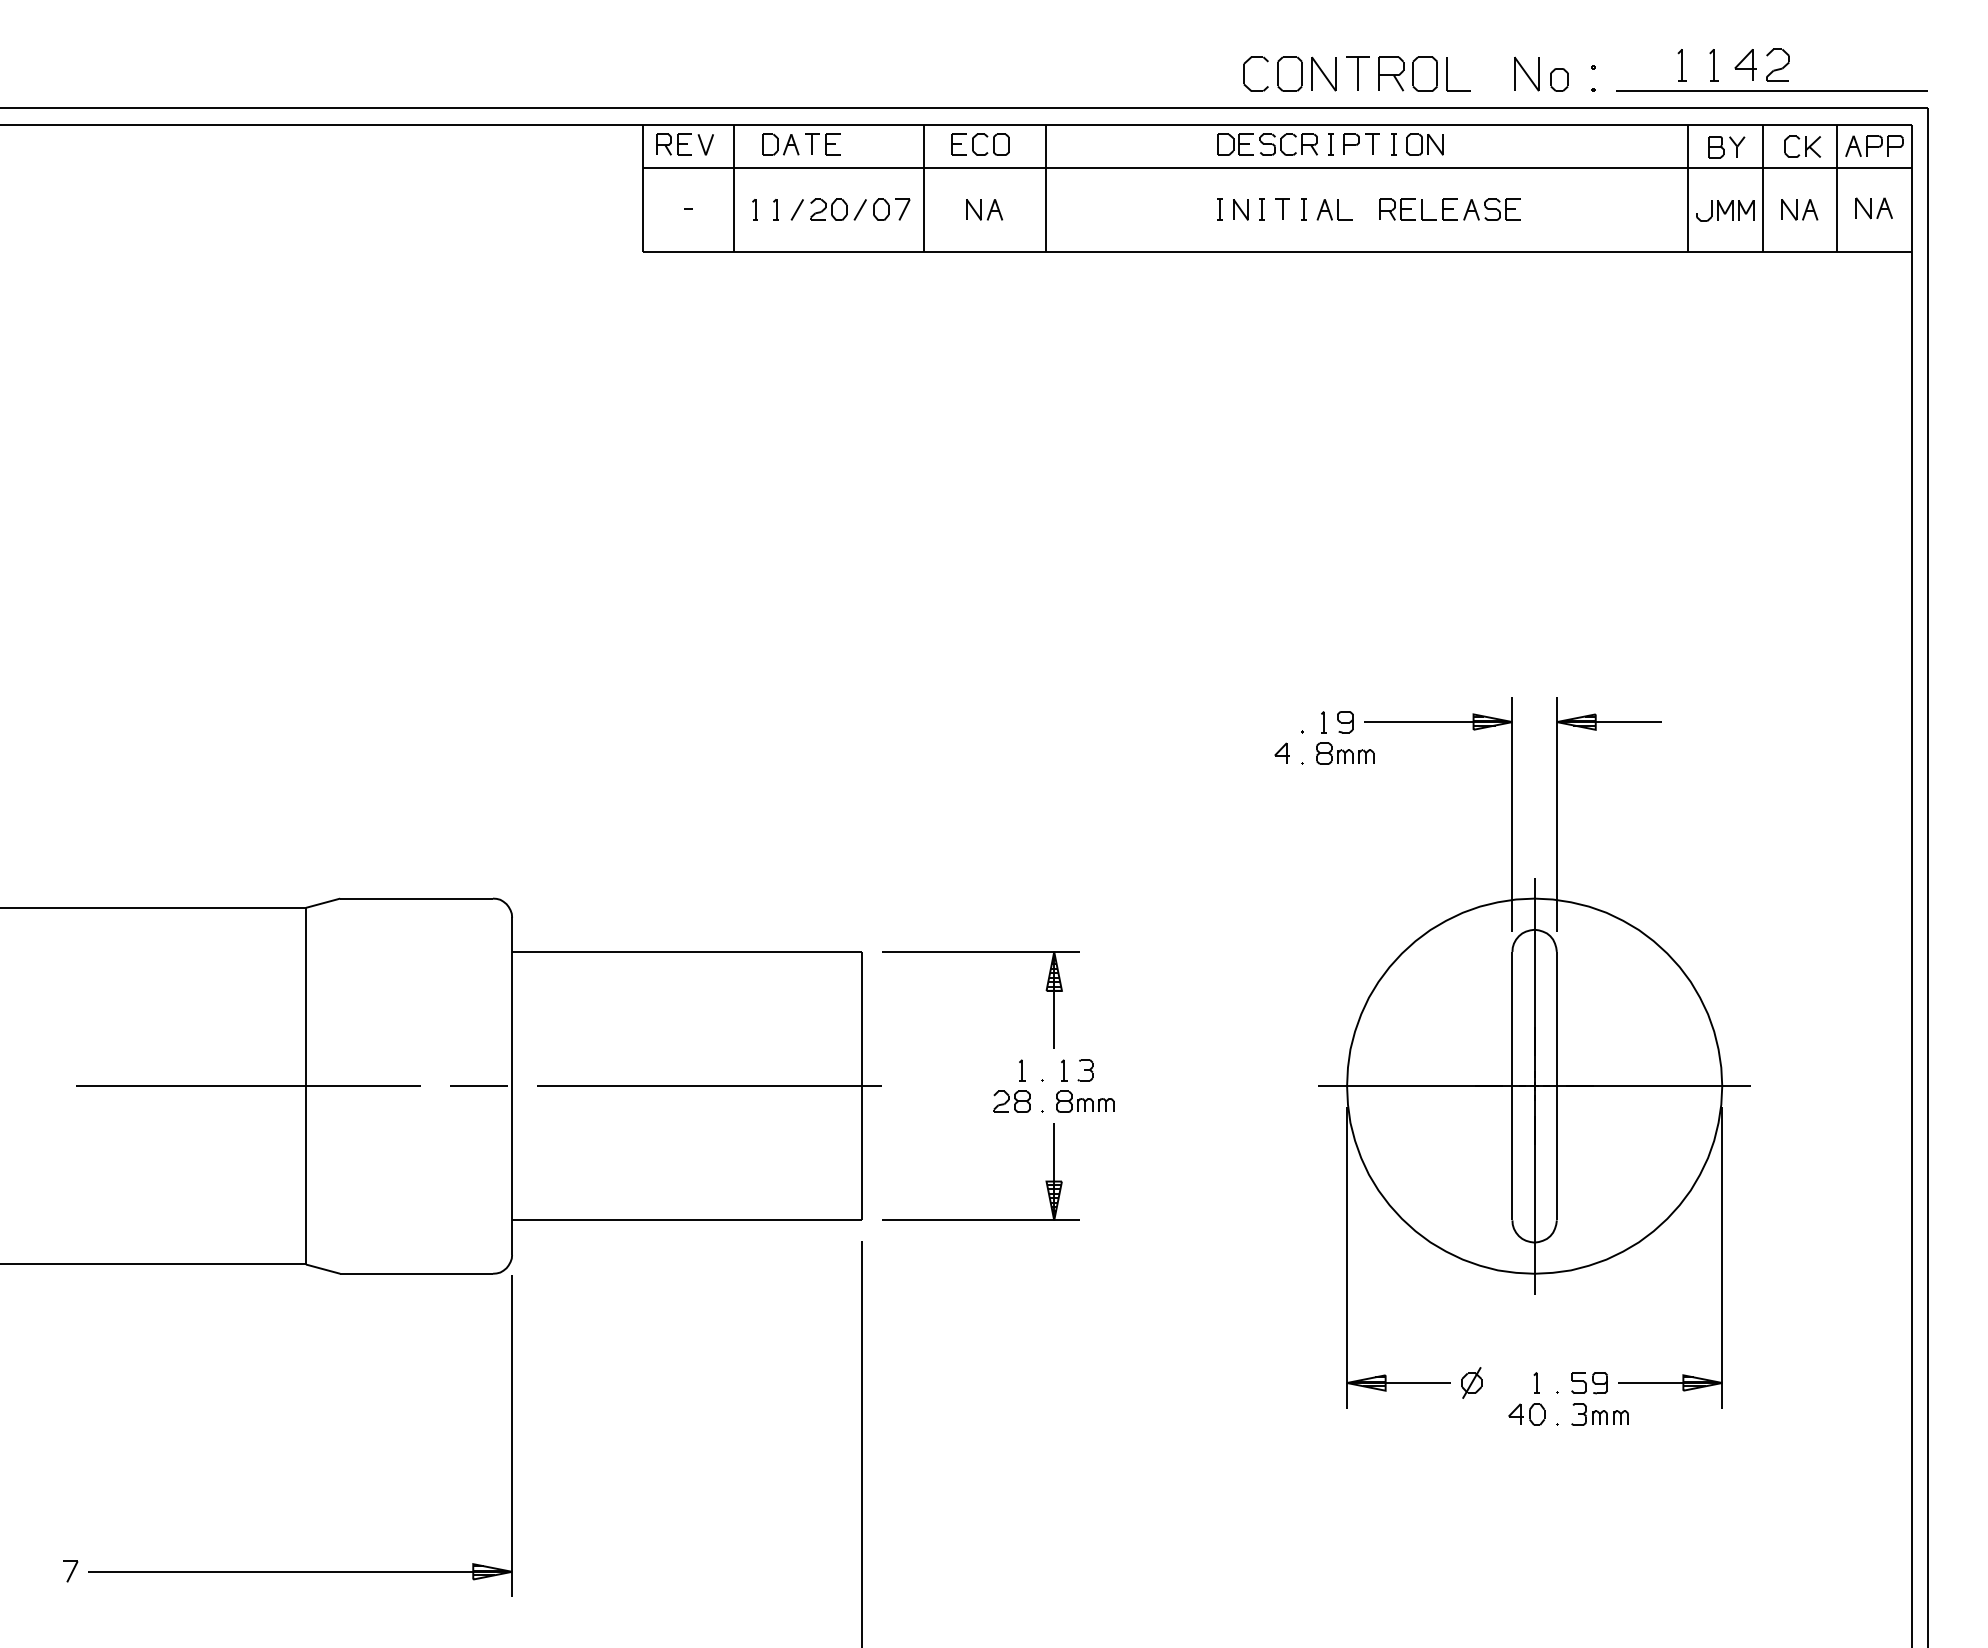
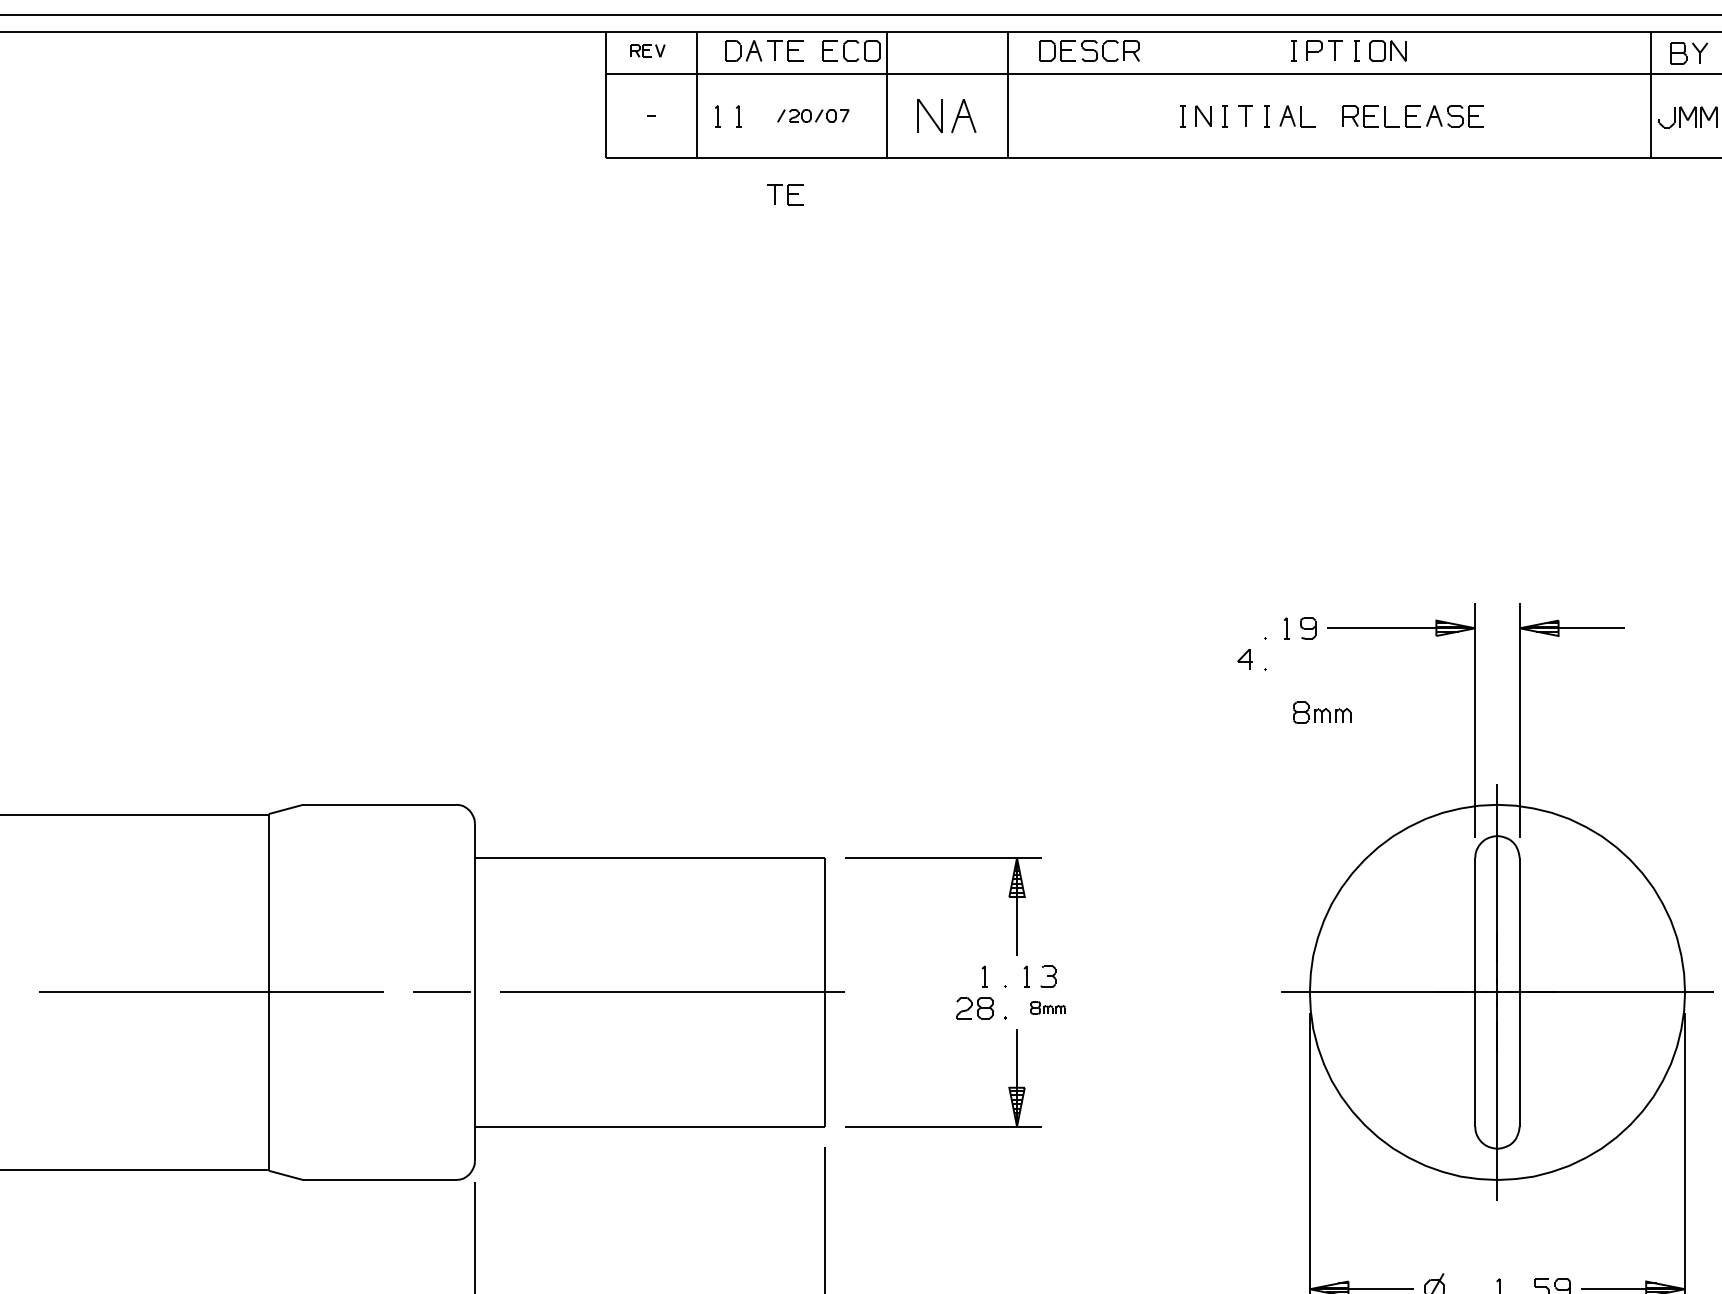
part: (684, 144) -> (647, 50), size x0.6
part: (973, 144) -> (844, 50), moved
part: (1267, 144) -> (1089, 50), moved
part: (850, 209) -> (813, 115), size x0.6
part: (984, 209) -> (947, 115), size x1.6
part: (822, 288) -> (785, 194), added
part: (1345, 753) -> (1322, 712), moved
part: (1085, 1101) -> (1048, 1007), size x0.6

